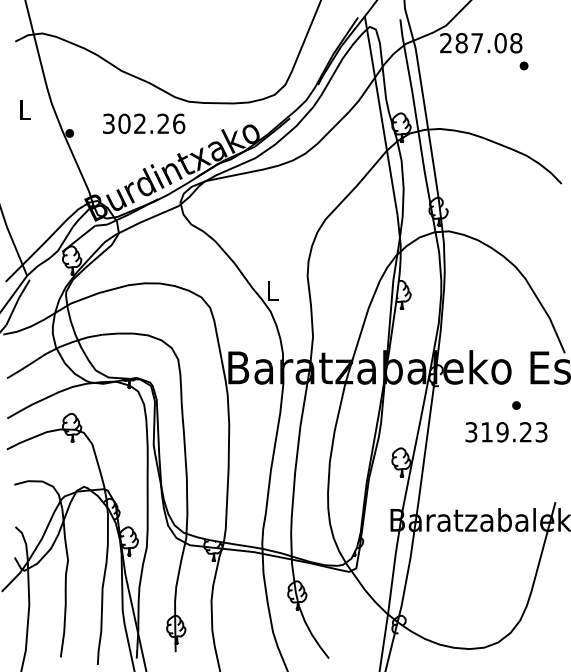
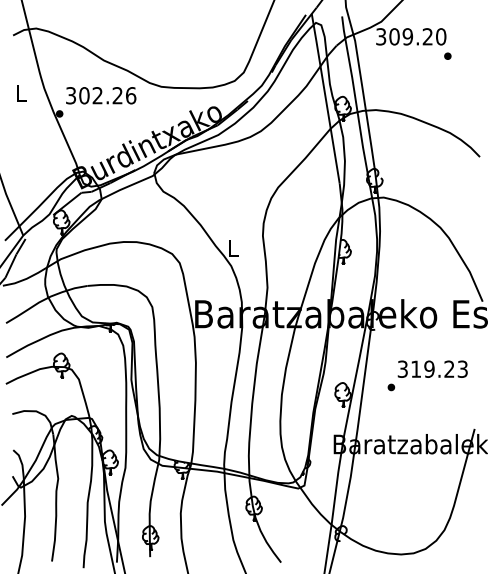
text: (481, 42) -> (411, 36), 287.08 -> 309.20
text: (144, 123) -> (101, 95), moved
part: (516, 405) -> (391, 387), moved

